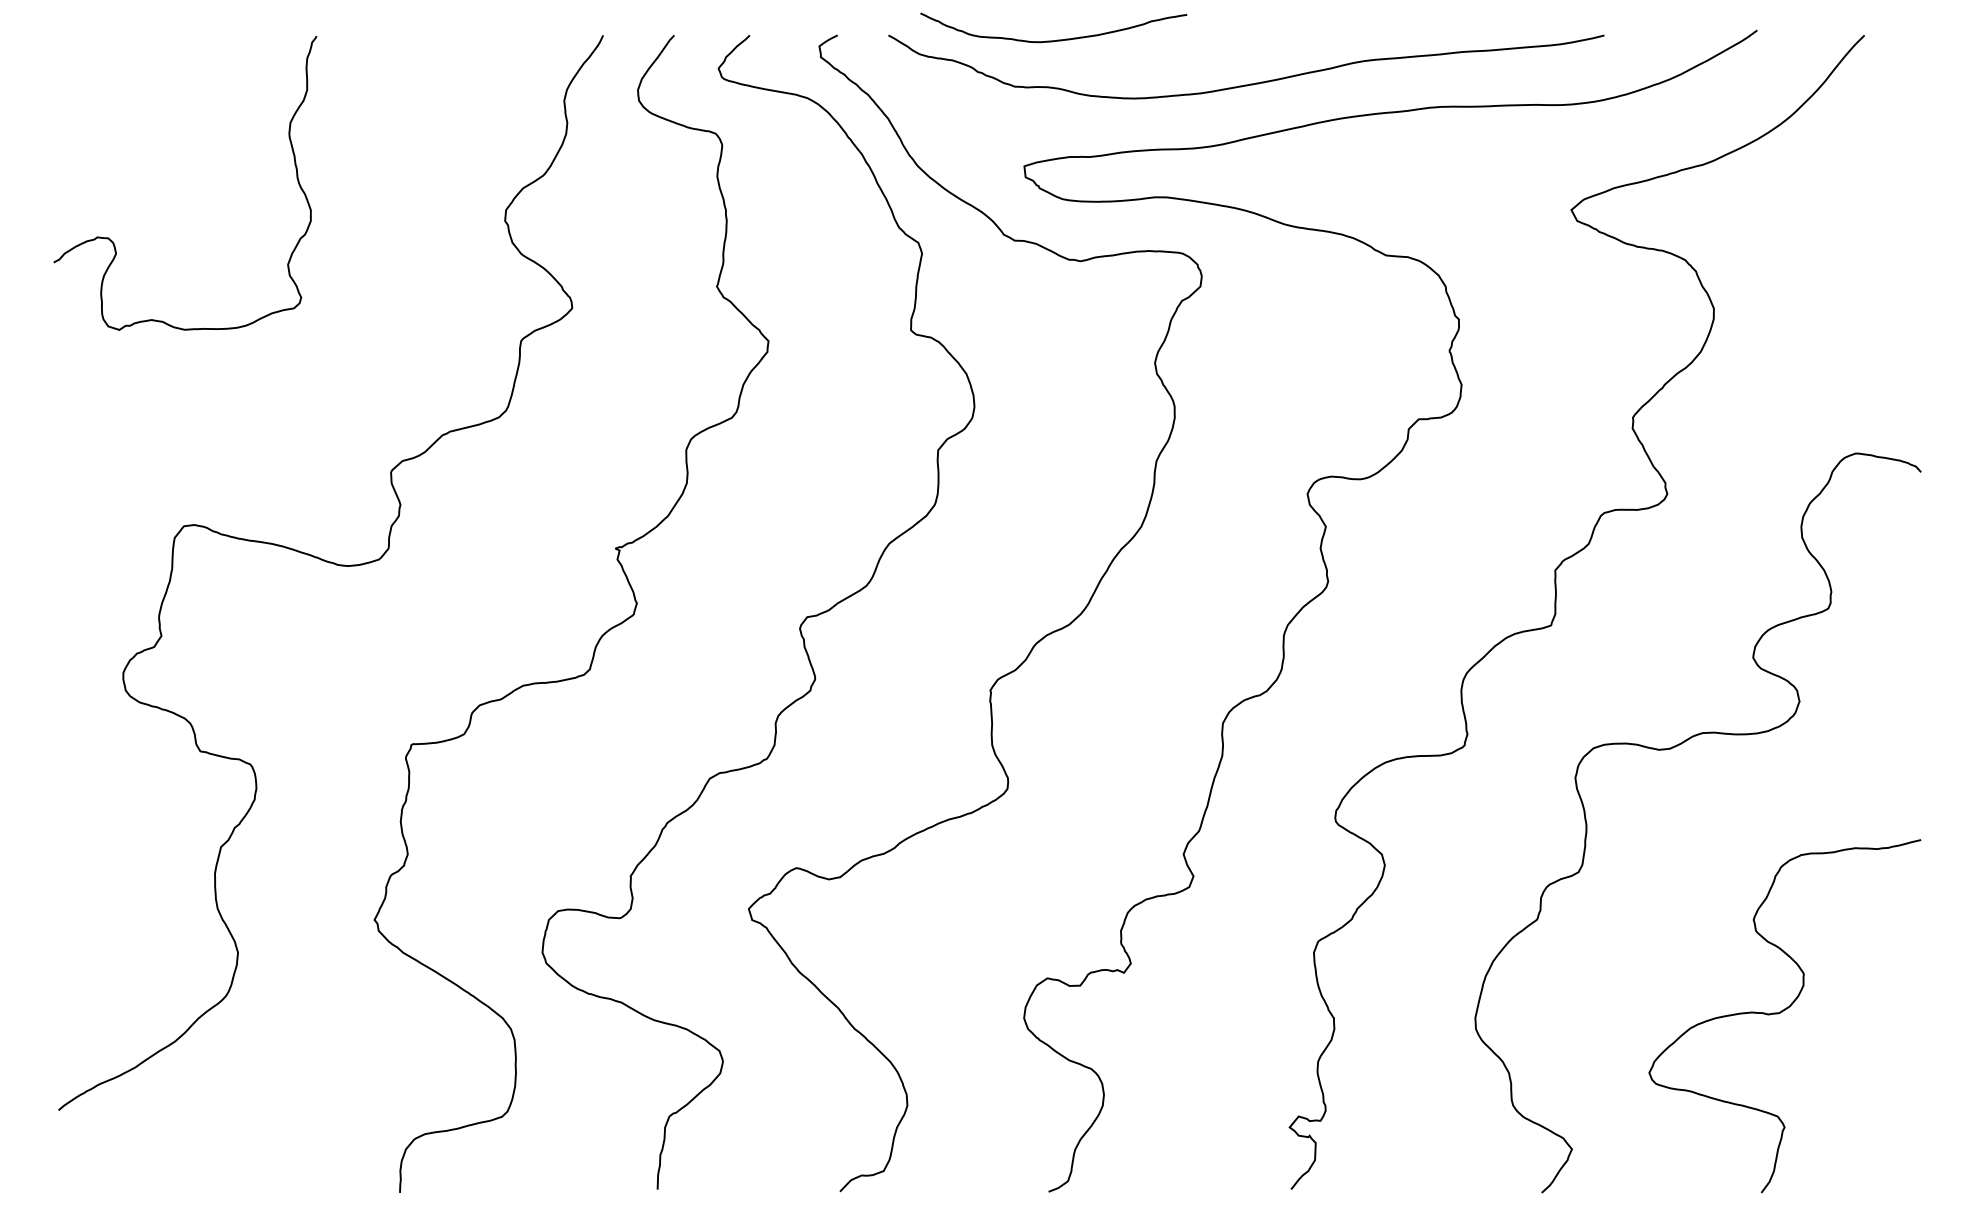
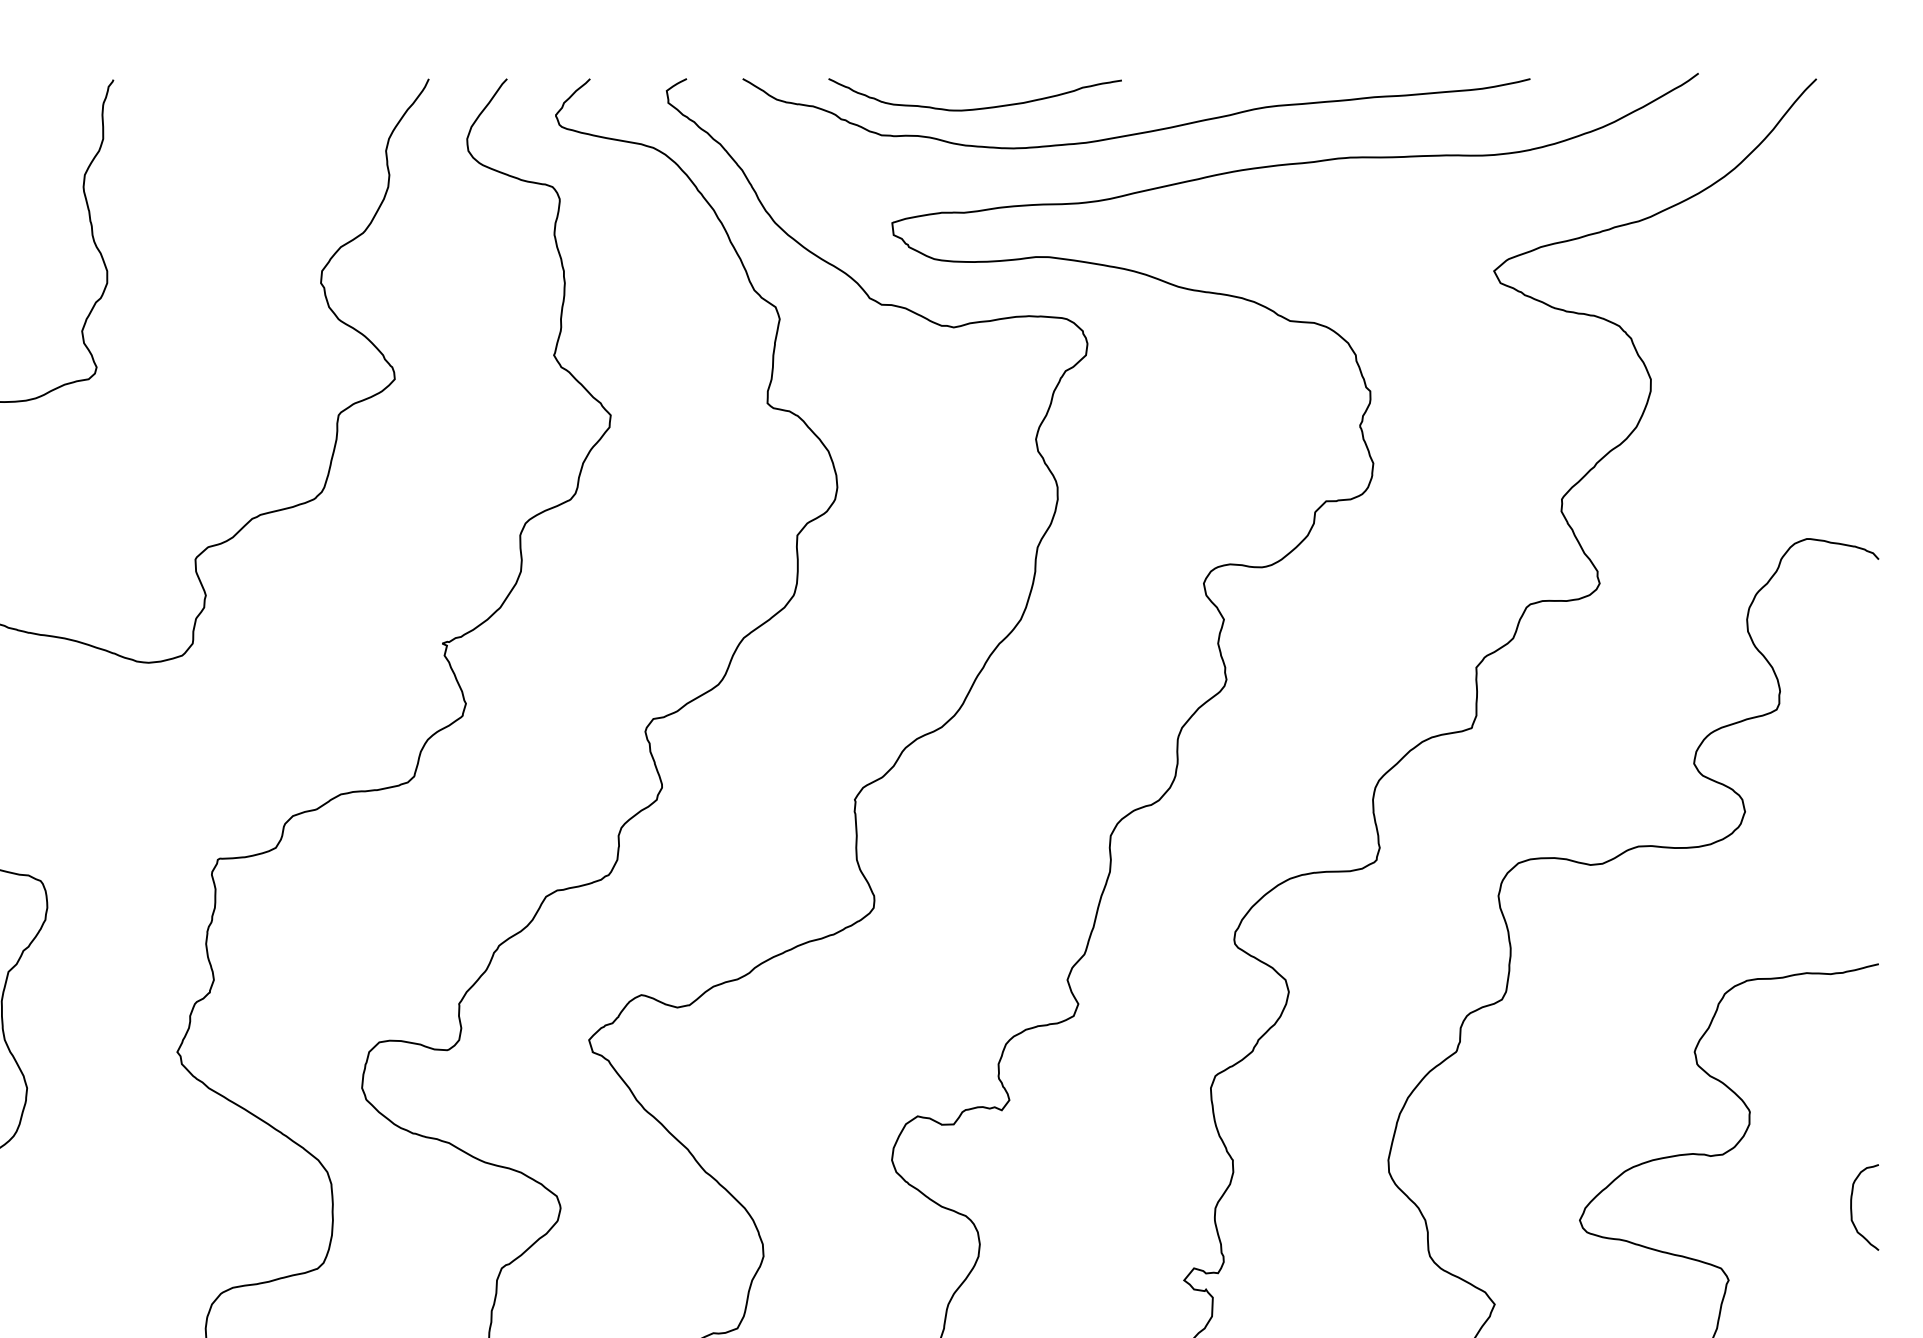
curve: (1057, 39) -> (979, 107), moved
curve: (1896, 1060) -> (1851, 1206), added

